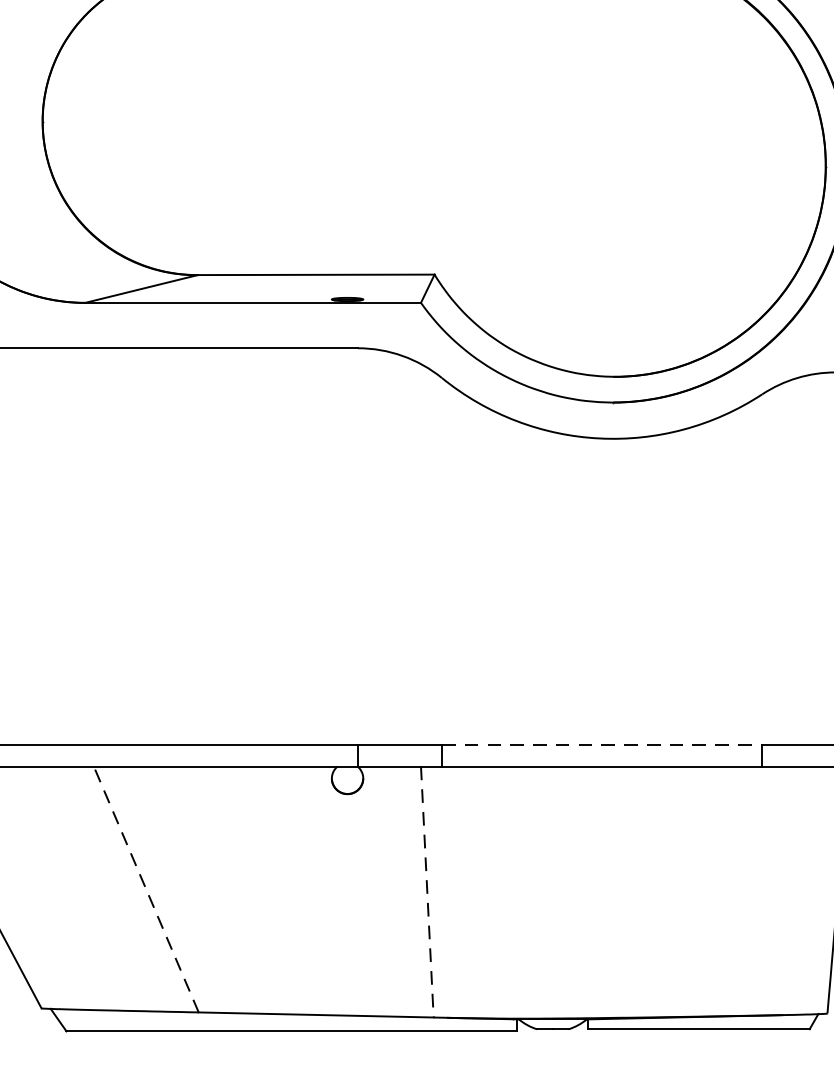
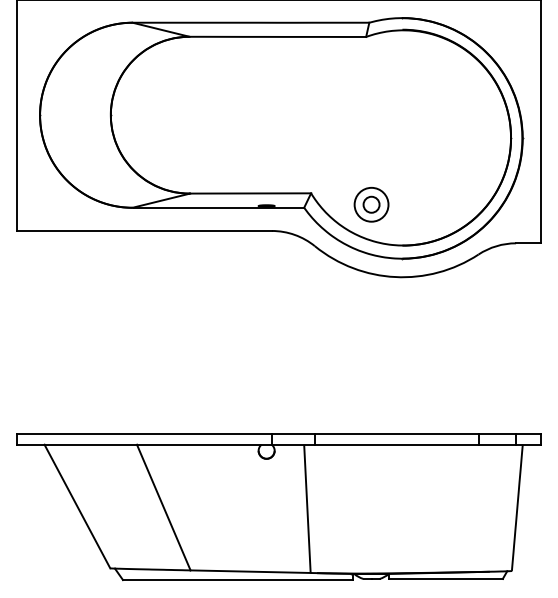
part: (552, 296) -> (371, 204), added
line: (601, 744) -> (396, 433), dashed -> solid
line: (145, 889) -> (163, 507), dashed -> solid
line: (427, 893) -> (307, 509), dashed -> solid

